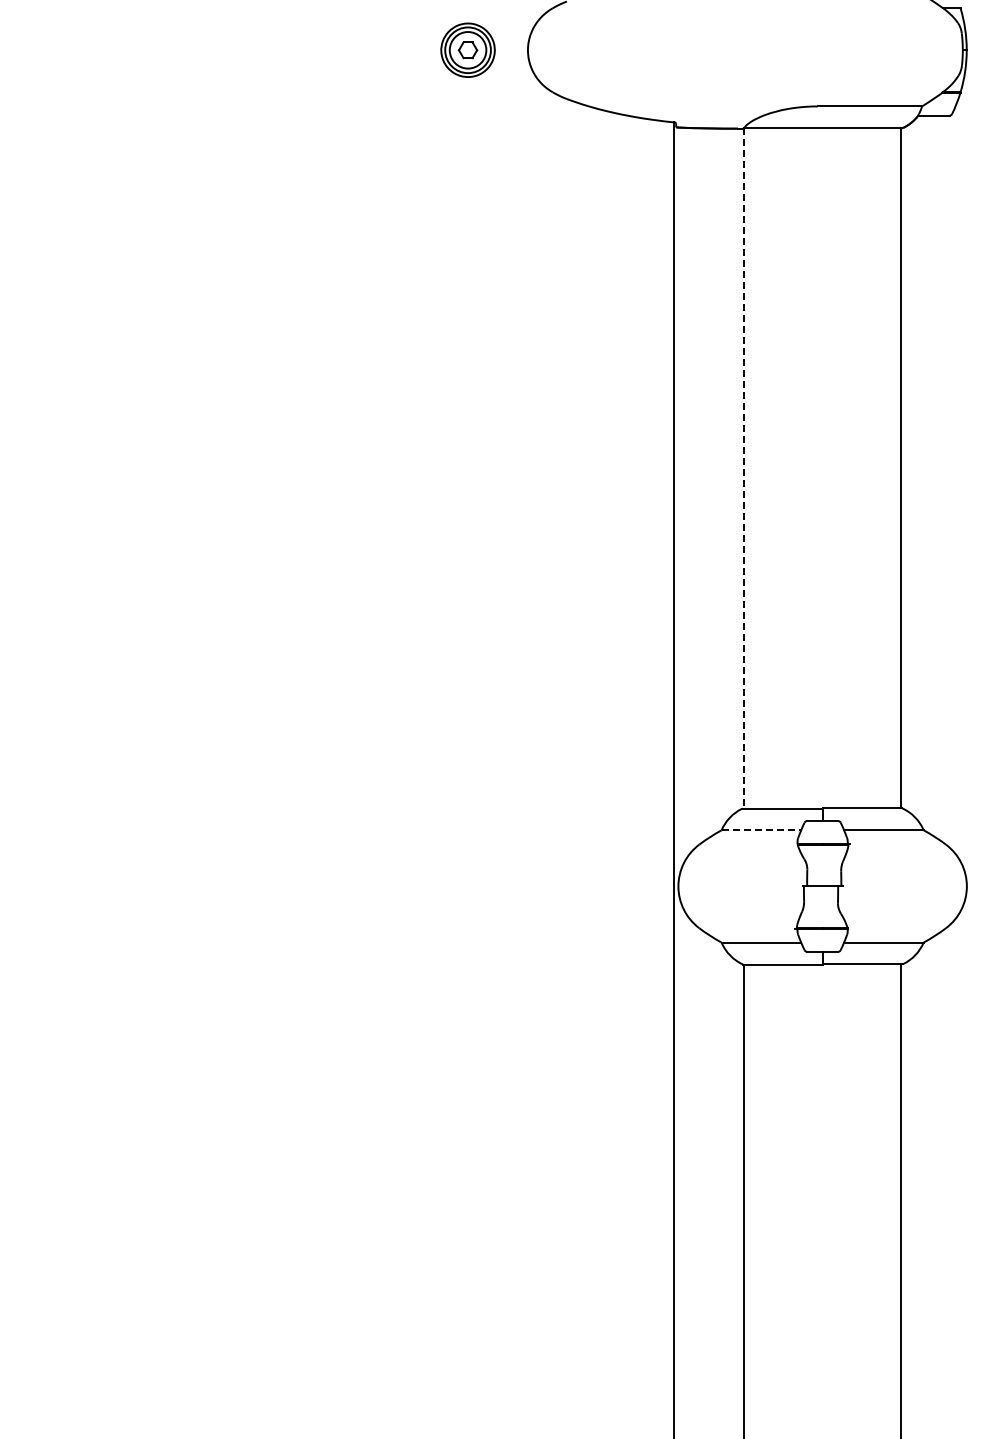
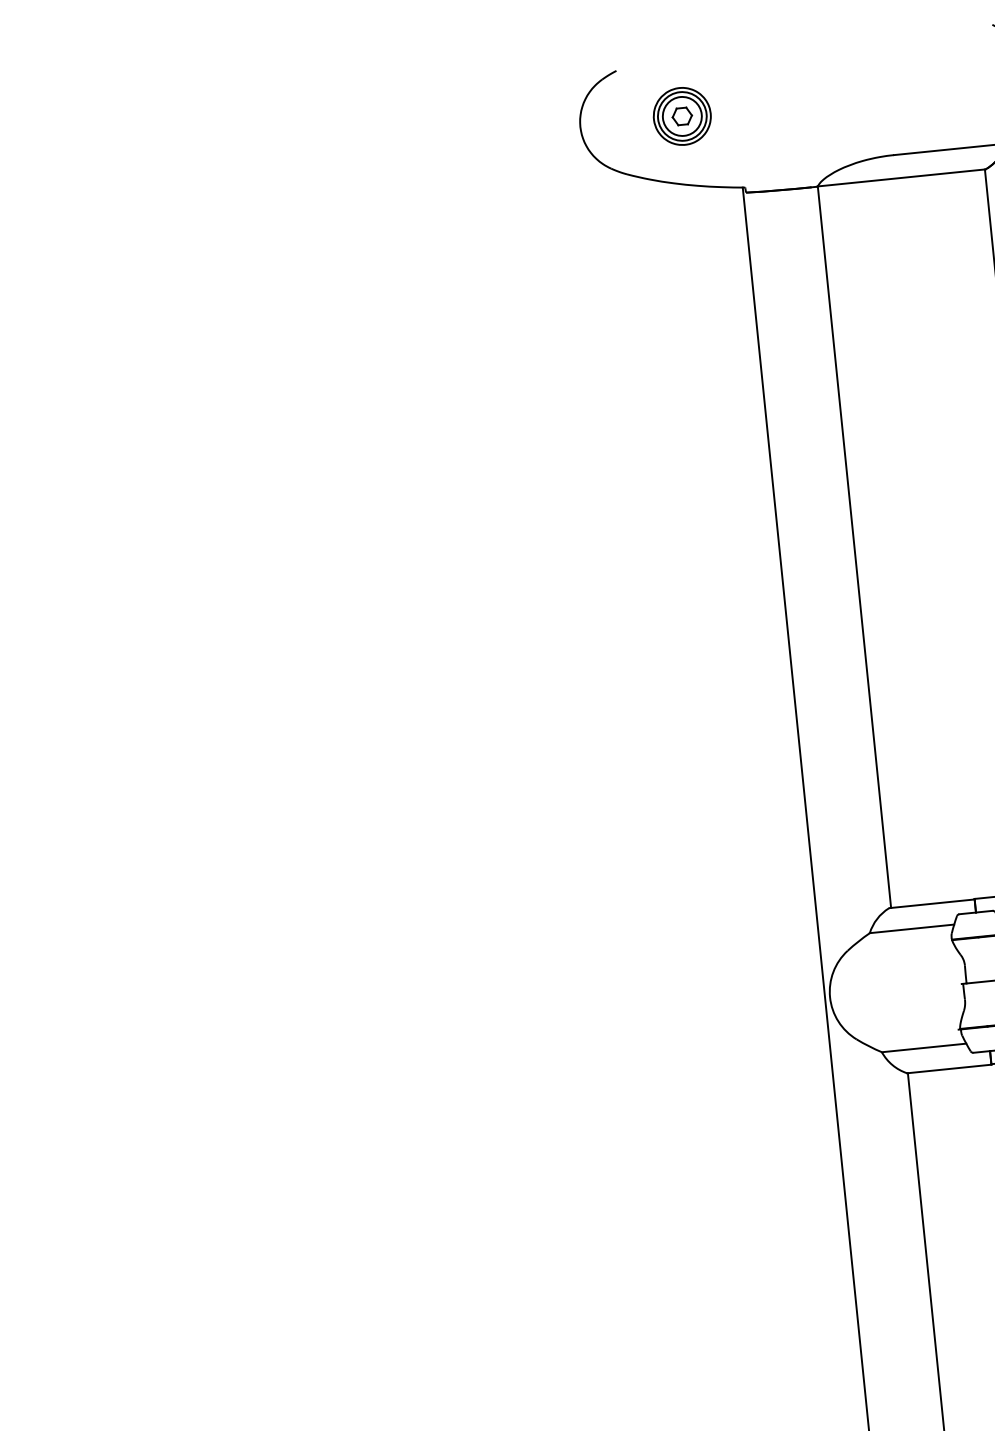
part: (467, 49) -> (681, 115), moved
line: (743, 469) -> (854, 548), dashed -> solid
line: (761, 830) -> (912, 929), dashed -> solid

